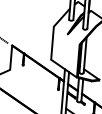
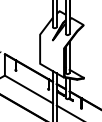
line: (35, 87) -> (28, 89), added

